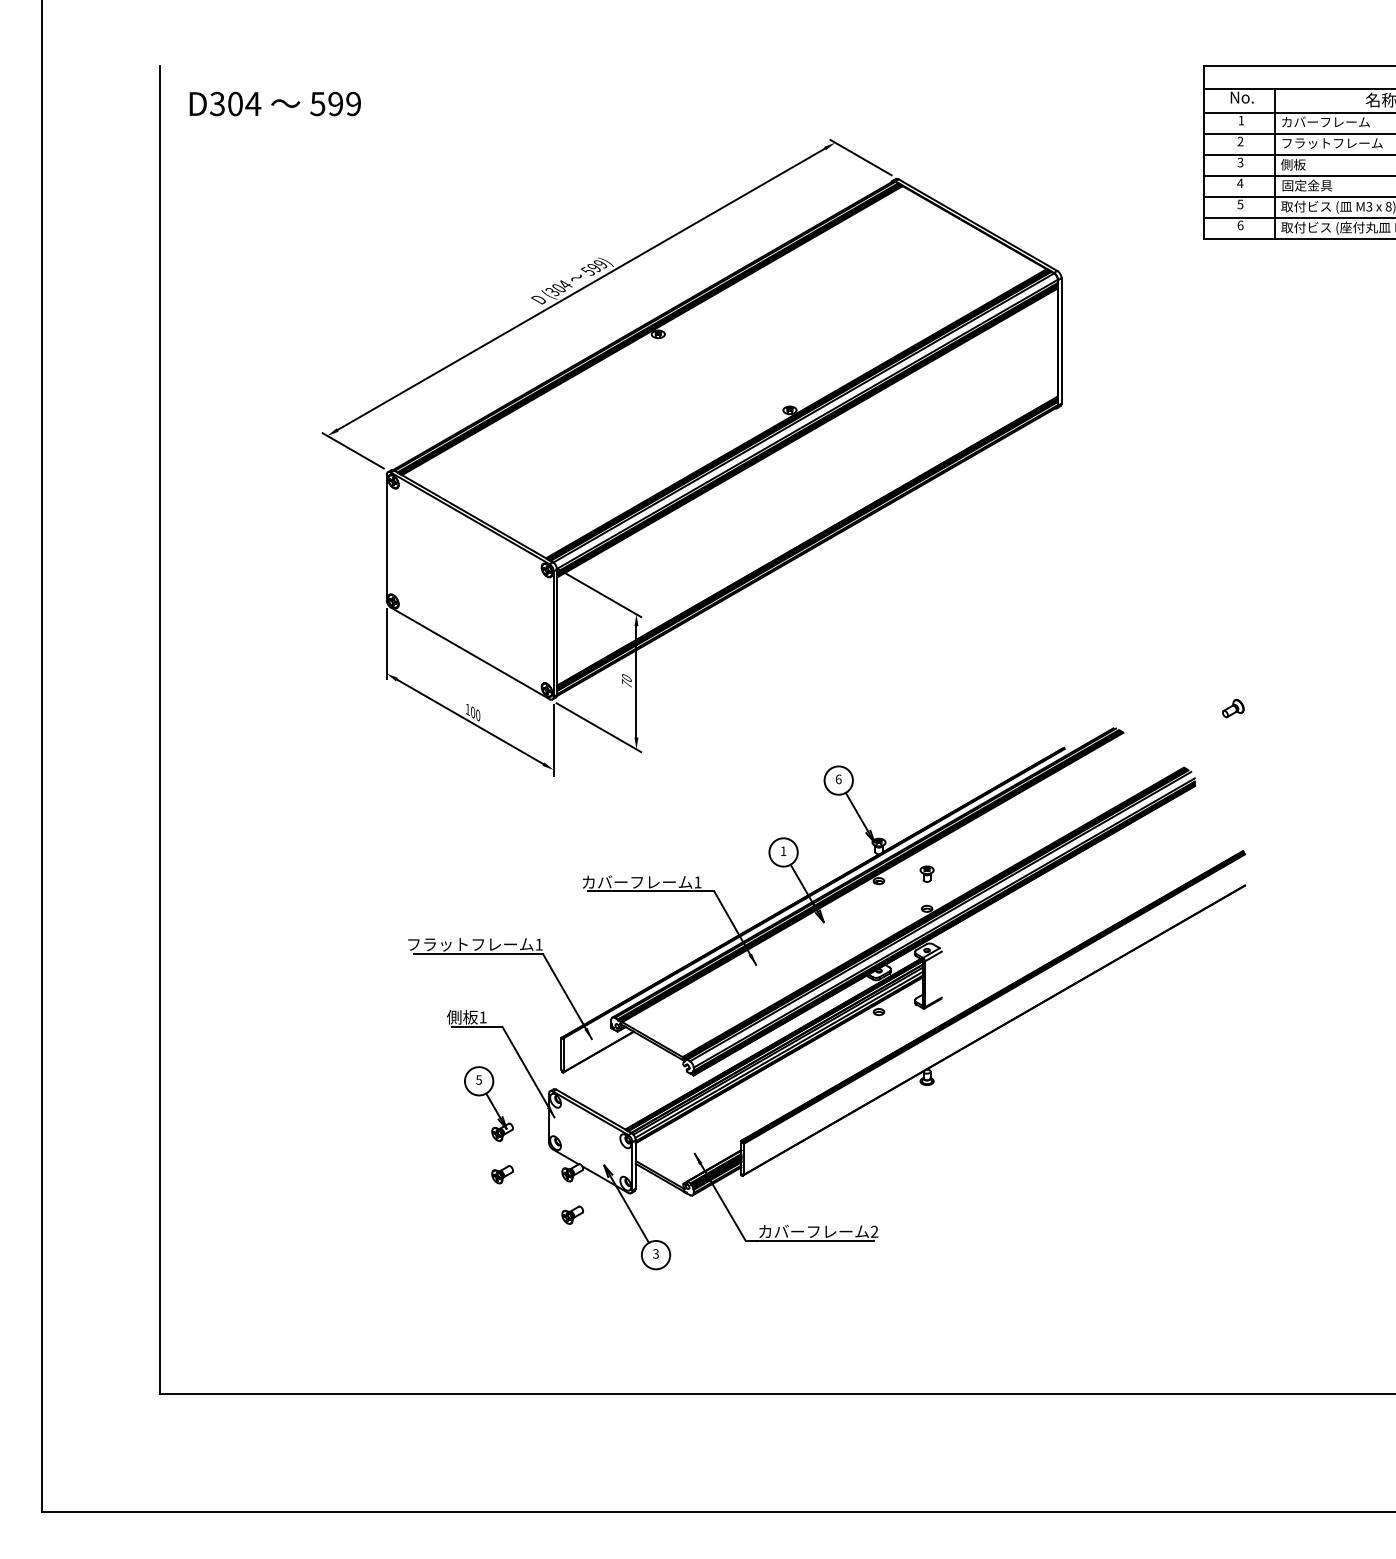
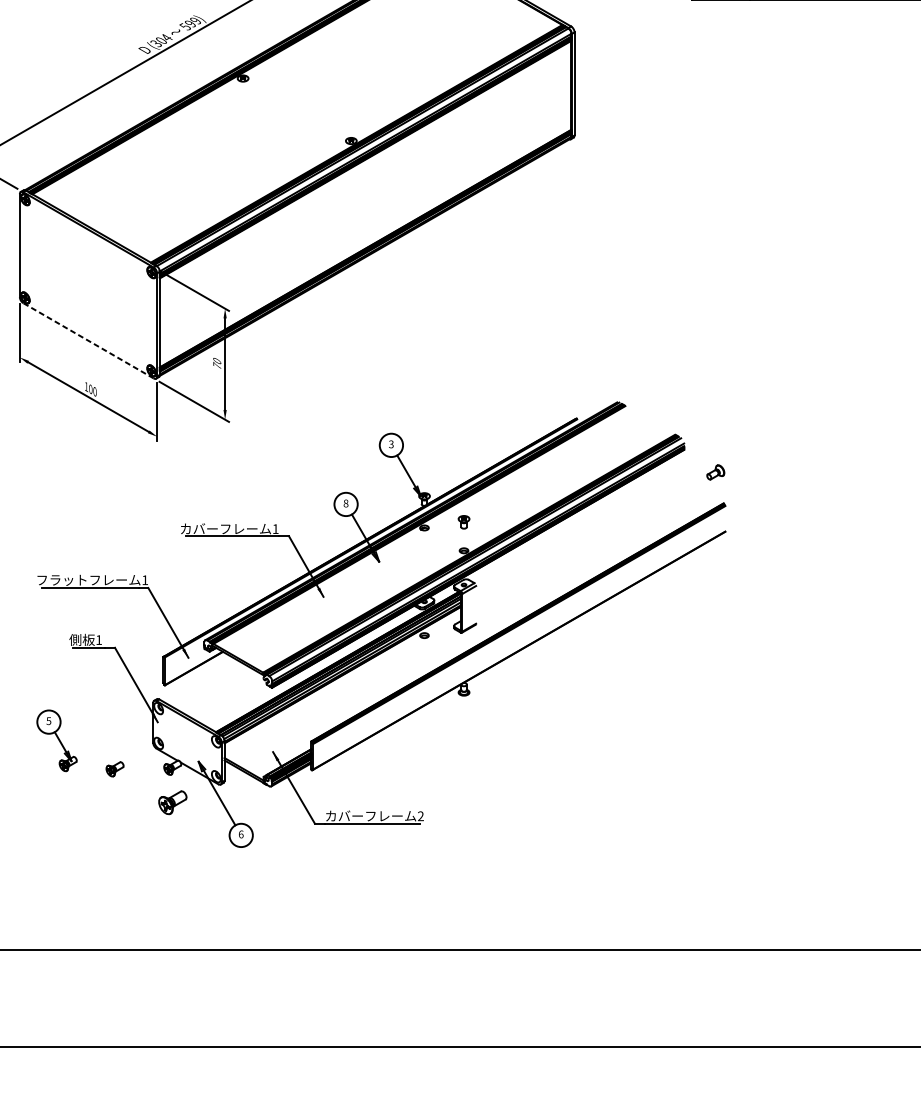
line: (470, 653) -> (88, 340), solid -> dashed
part: (1233, 708) -> (715, 472), moved
text: (838, 779) -> (391, 444), 6 -> 3
text: (783, 851) -> (346, 503), 1 -> 8
part: (488, 1103) -> (56, 740), moved
part: (572, 1214) -> (172, 802), size x1.6
text: (655, 1253) -> (240, 834), 3 -> 6

